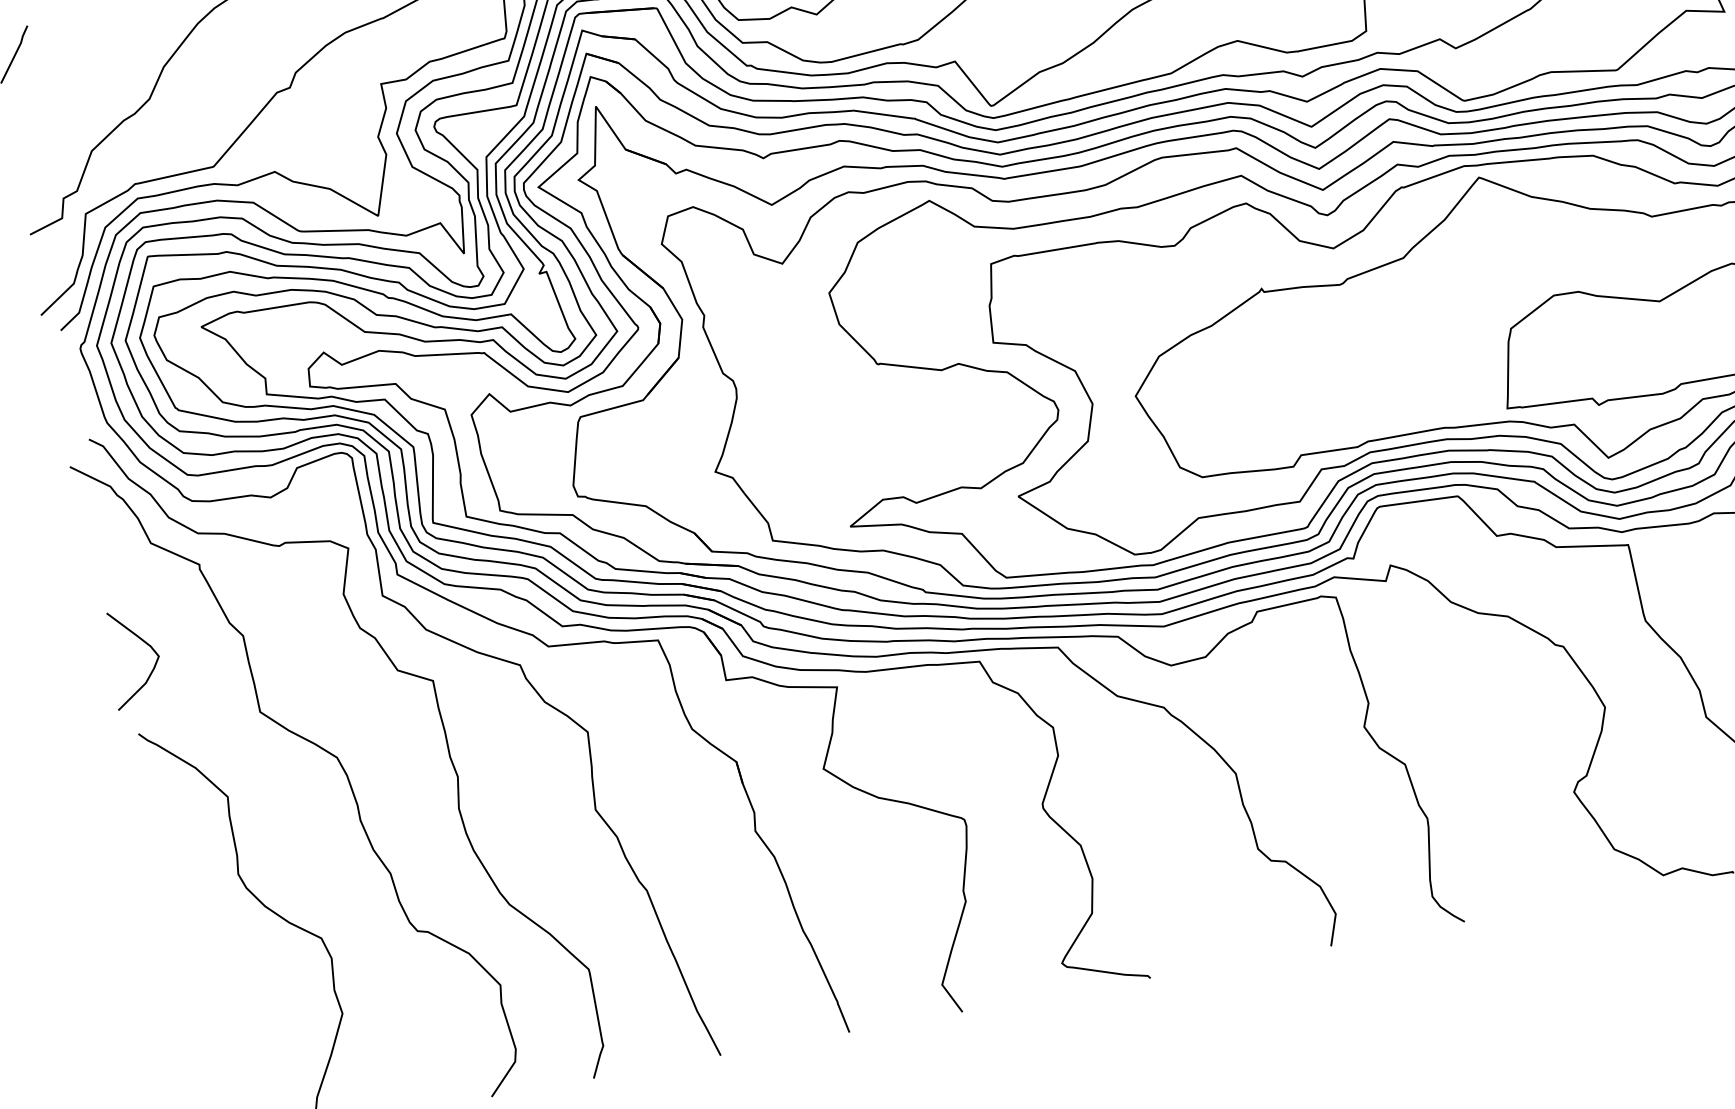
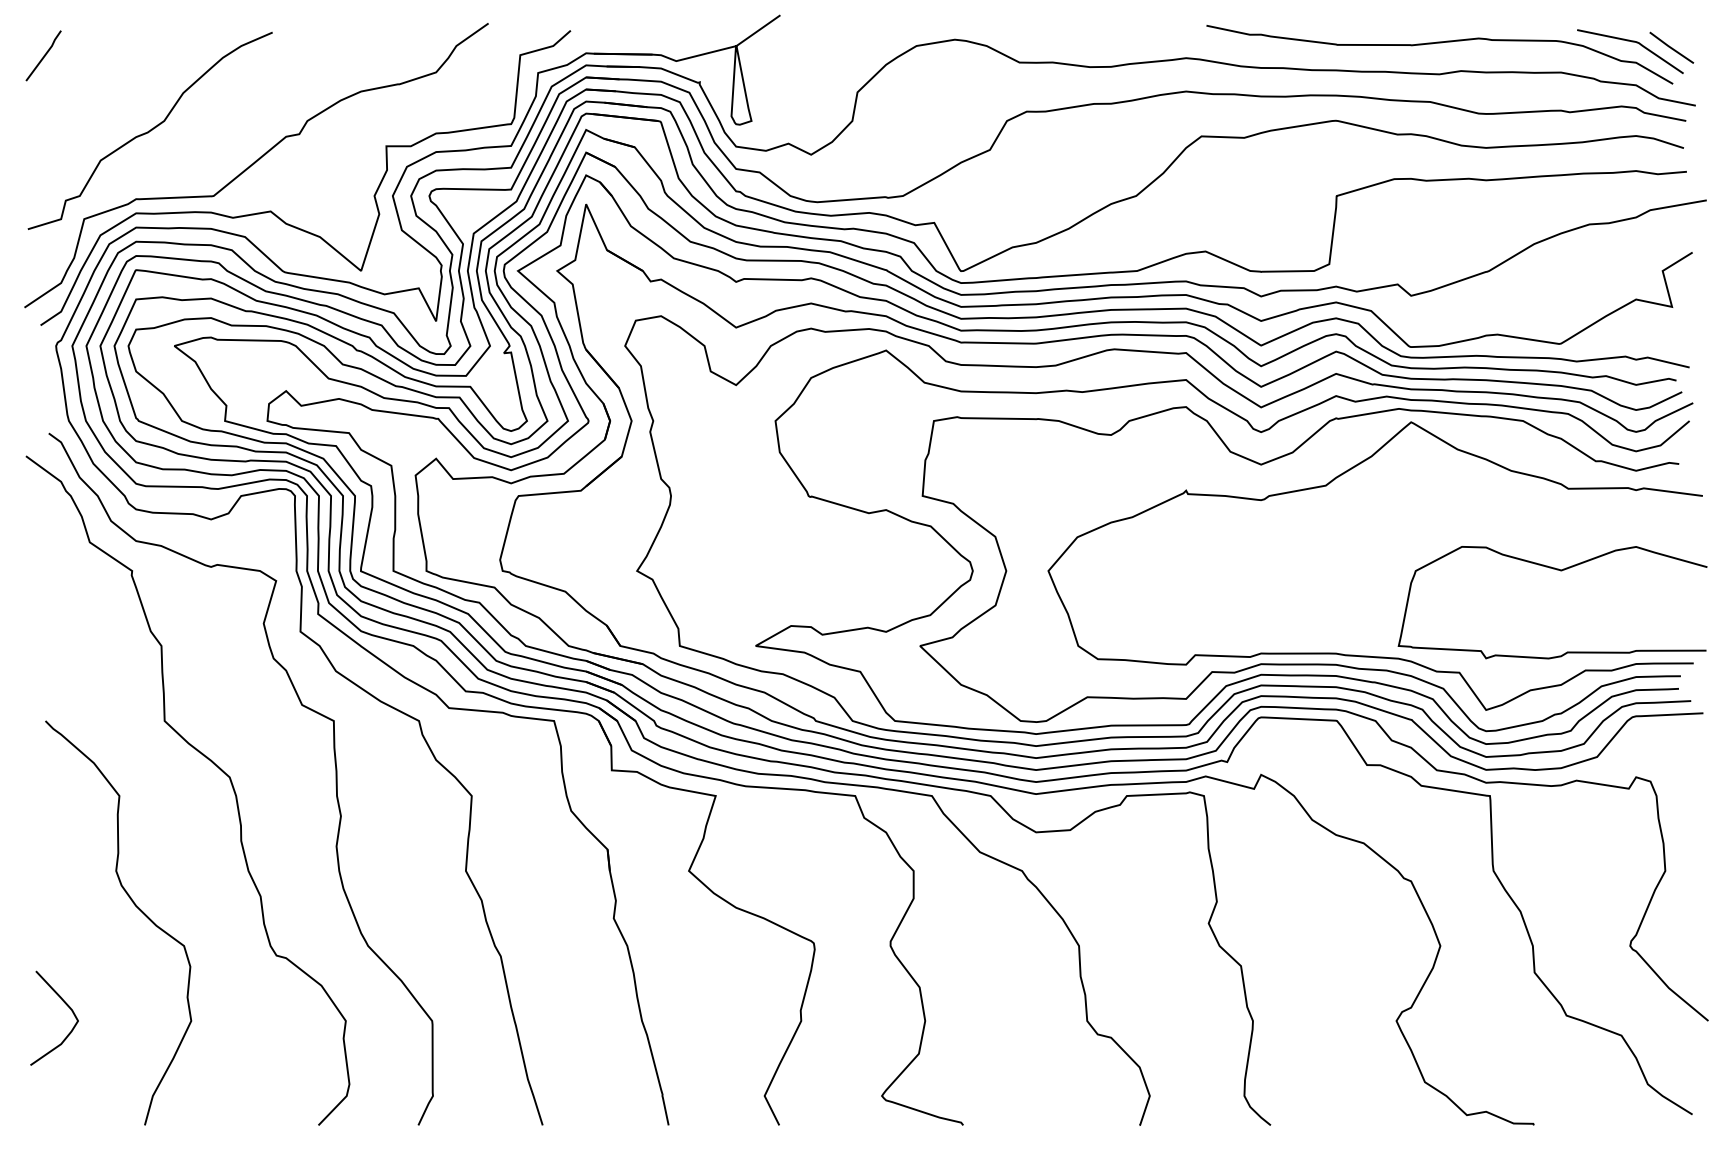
curve: (144, 642) -> (66, 1005), moved

